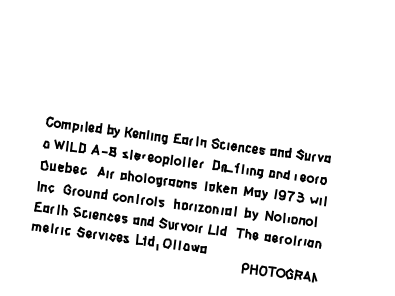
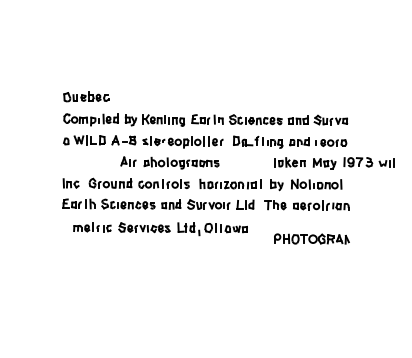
part: (64, 167) -> (86, 96), moved
part: (265, 194) -> (334, 163), moved
part: (119, 238) -> (160, 229), moved

